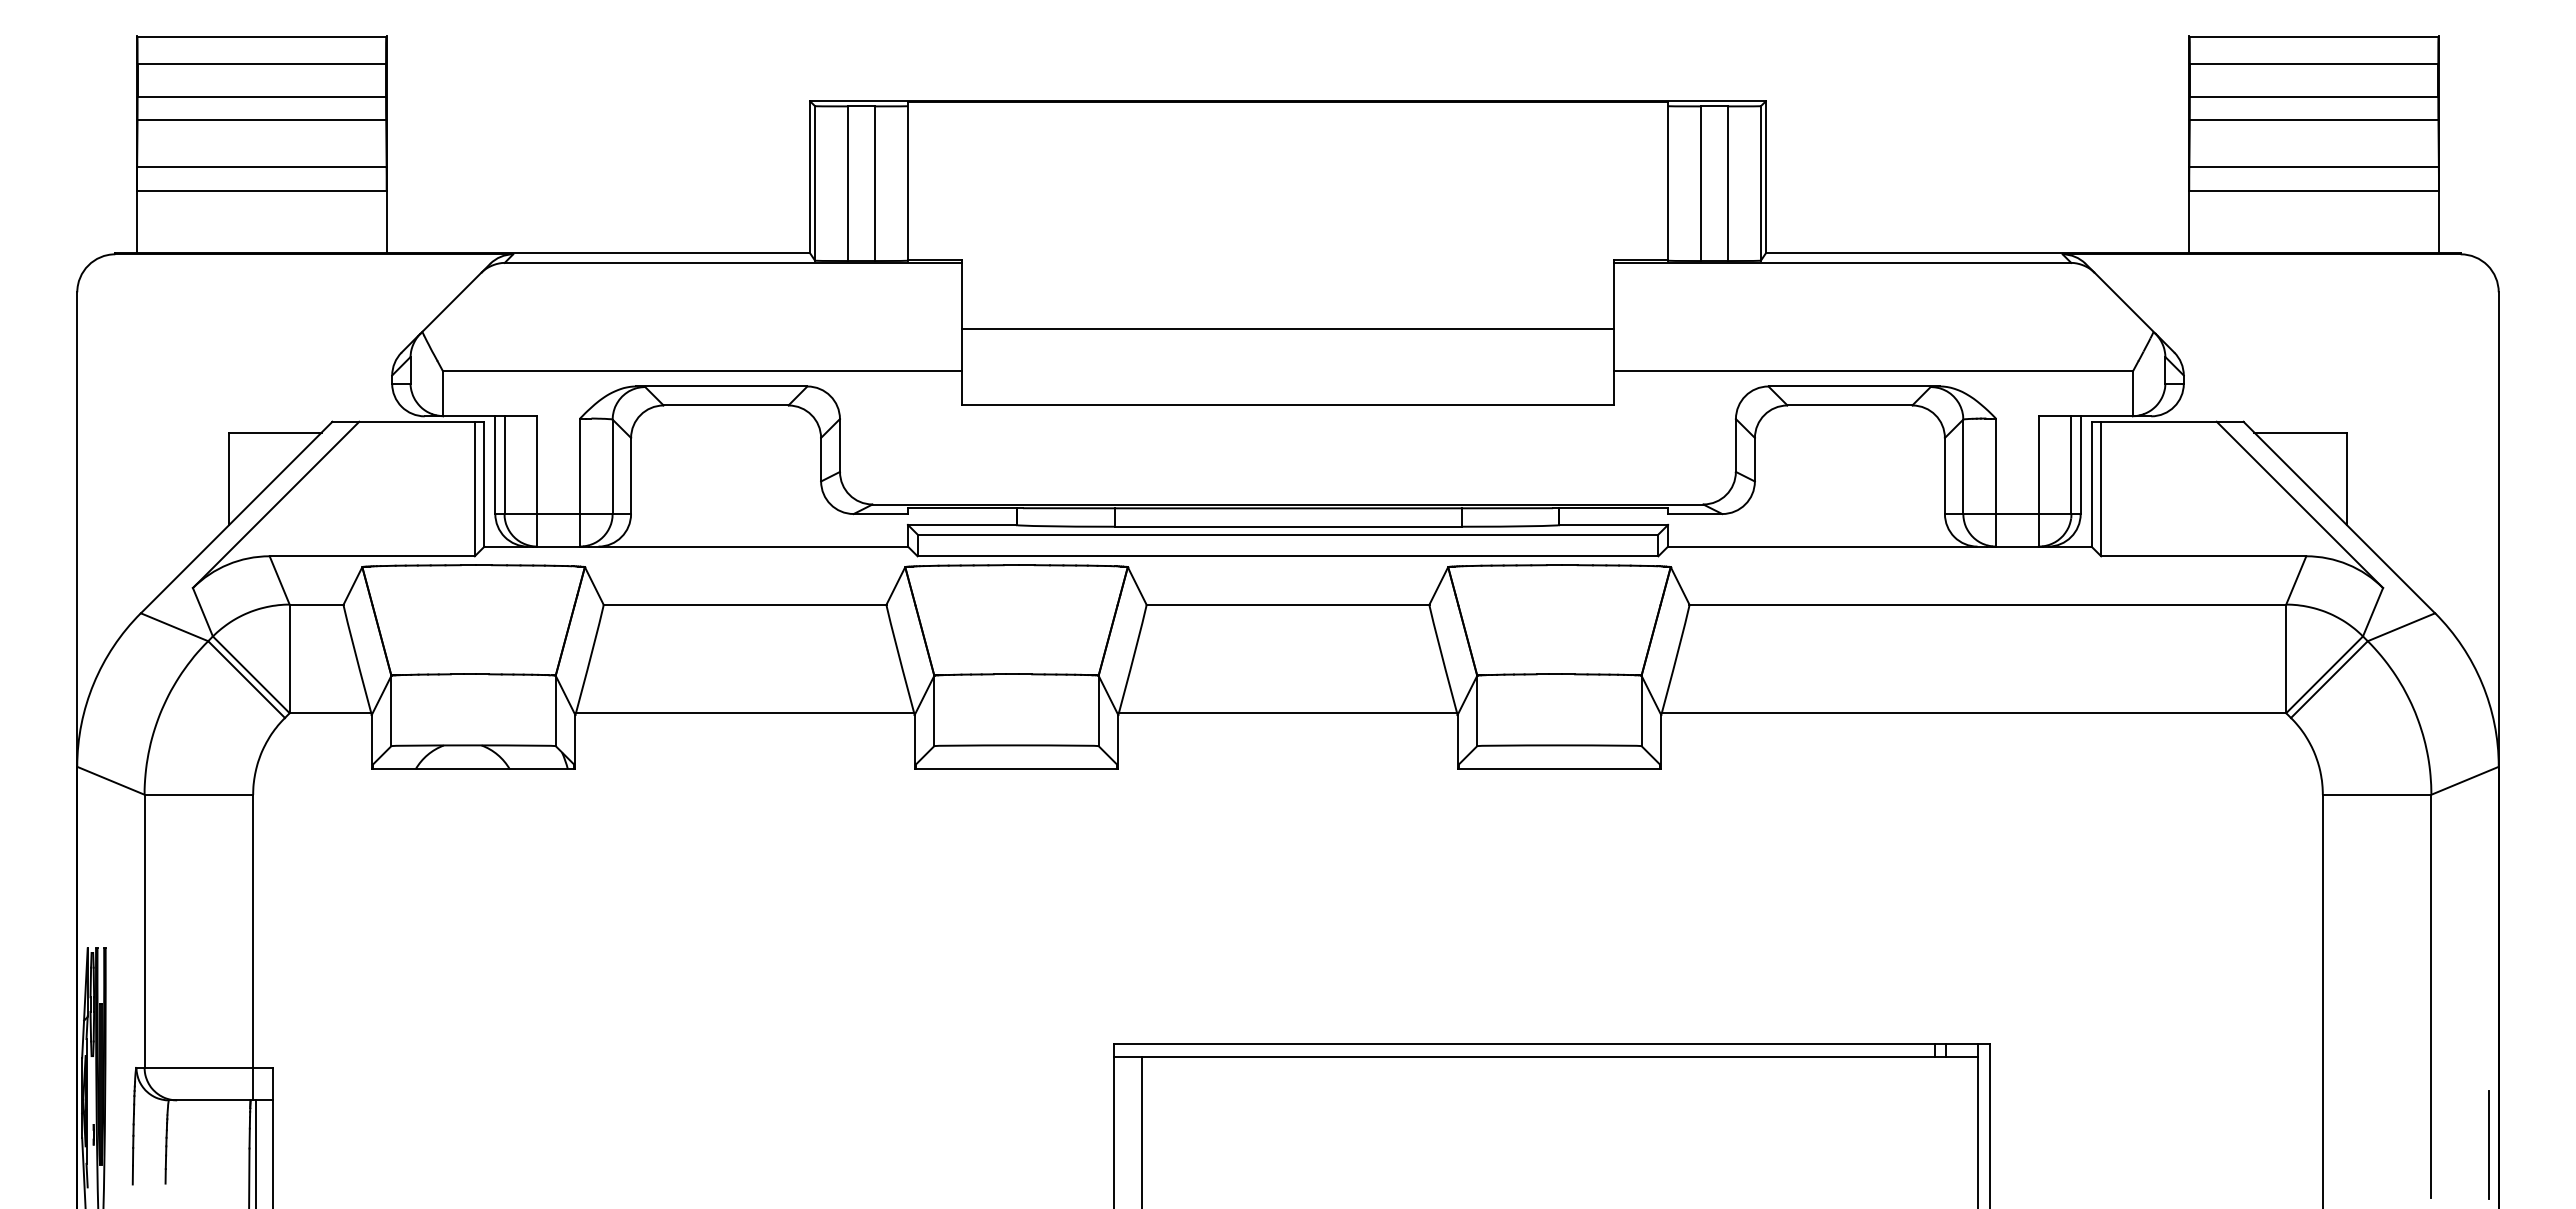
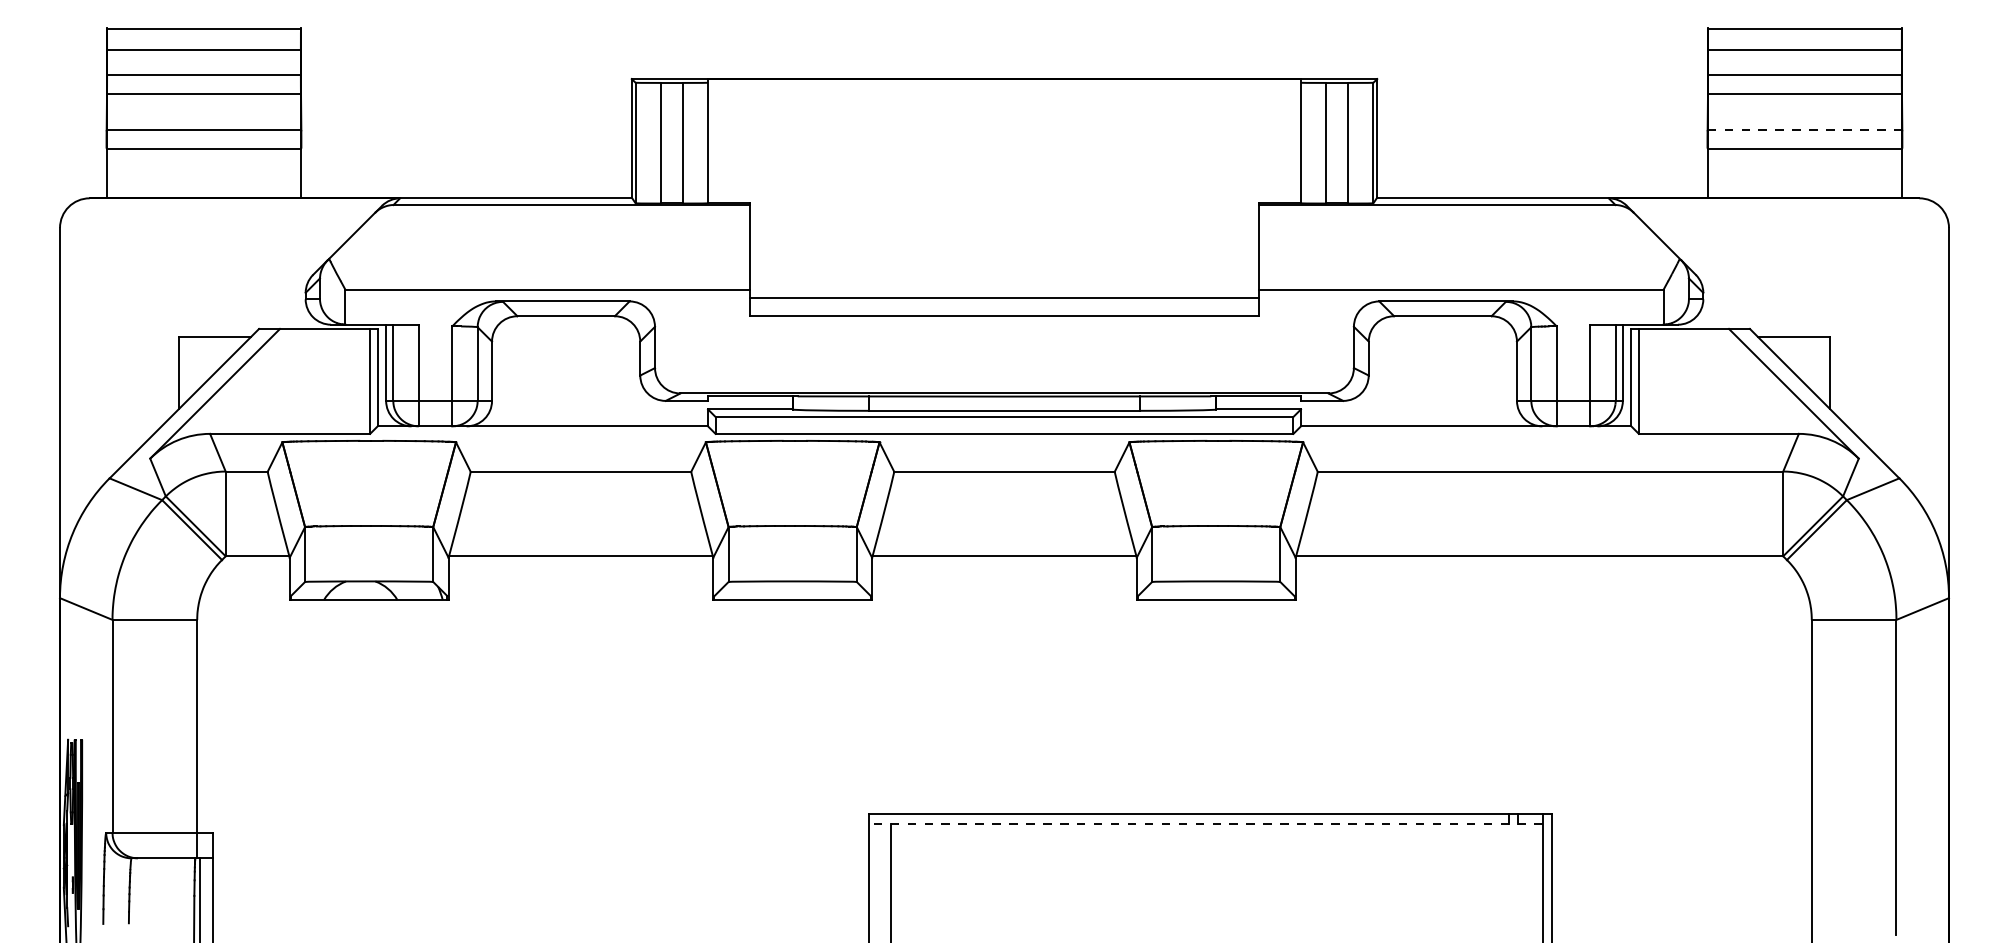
line: (2314, 167) -> (1805, 130), solid -> dashed
line: (1287, 329) -> (1004, 297), moved
line: (1546, 1056) -> (1206, 824), solid -> dashed
line: (2488, 1144) -> (1941, 892), removed

